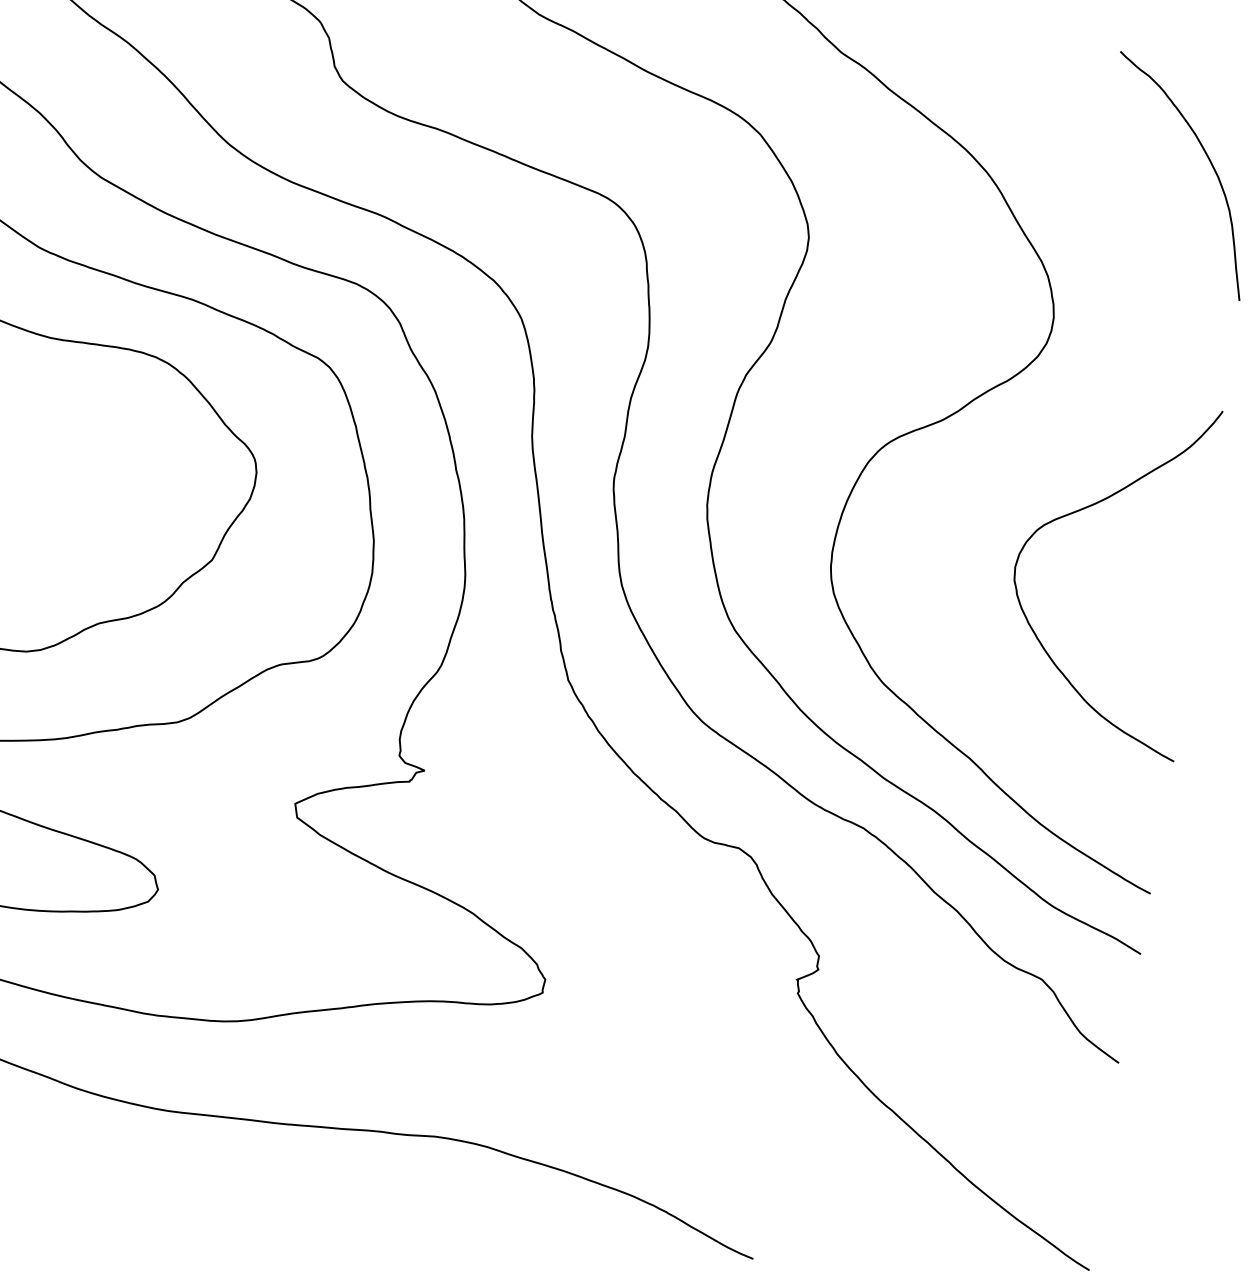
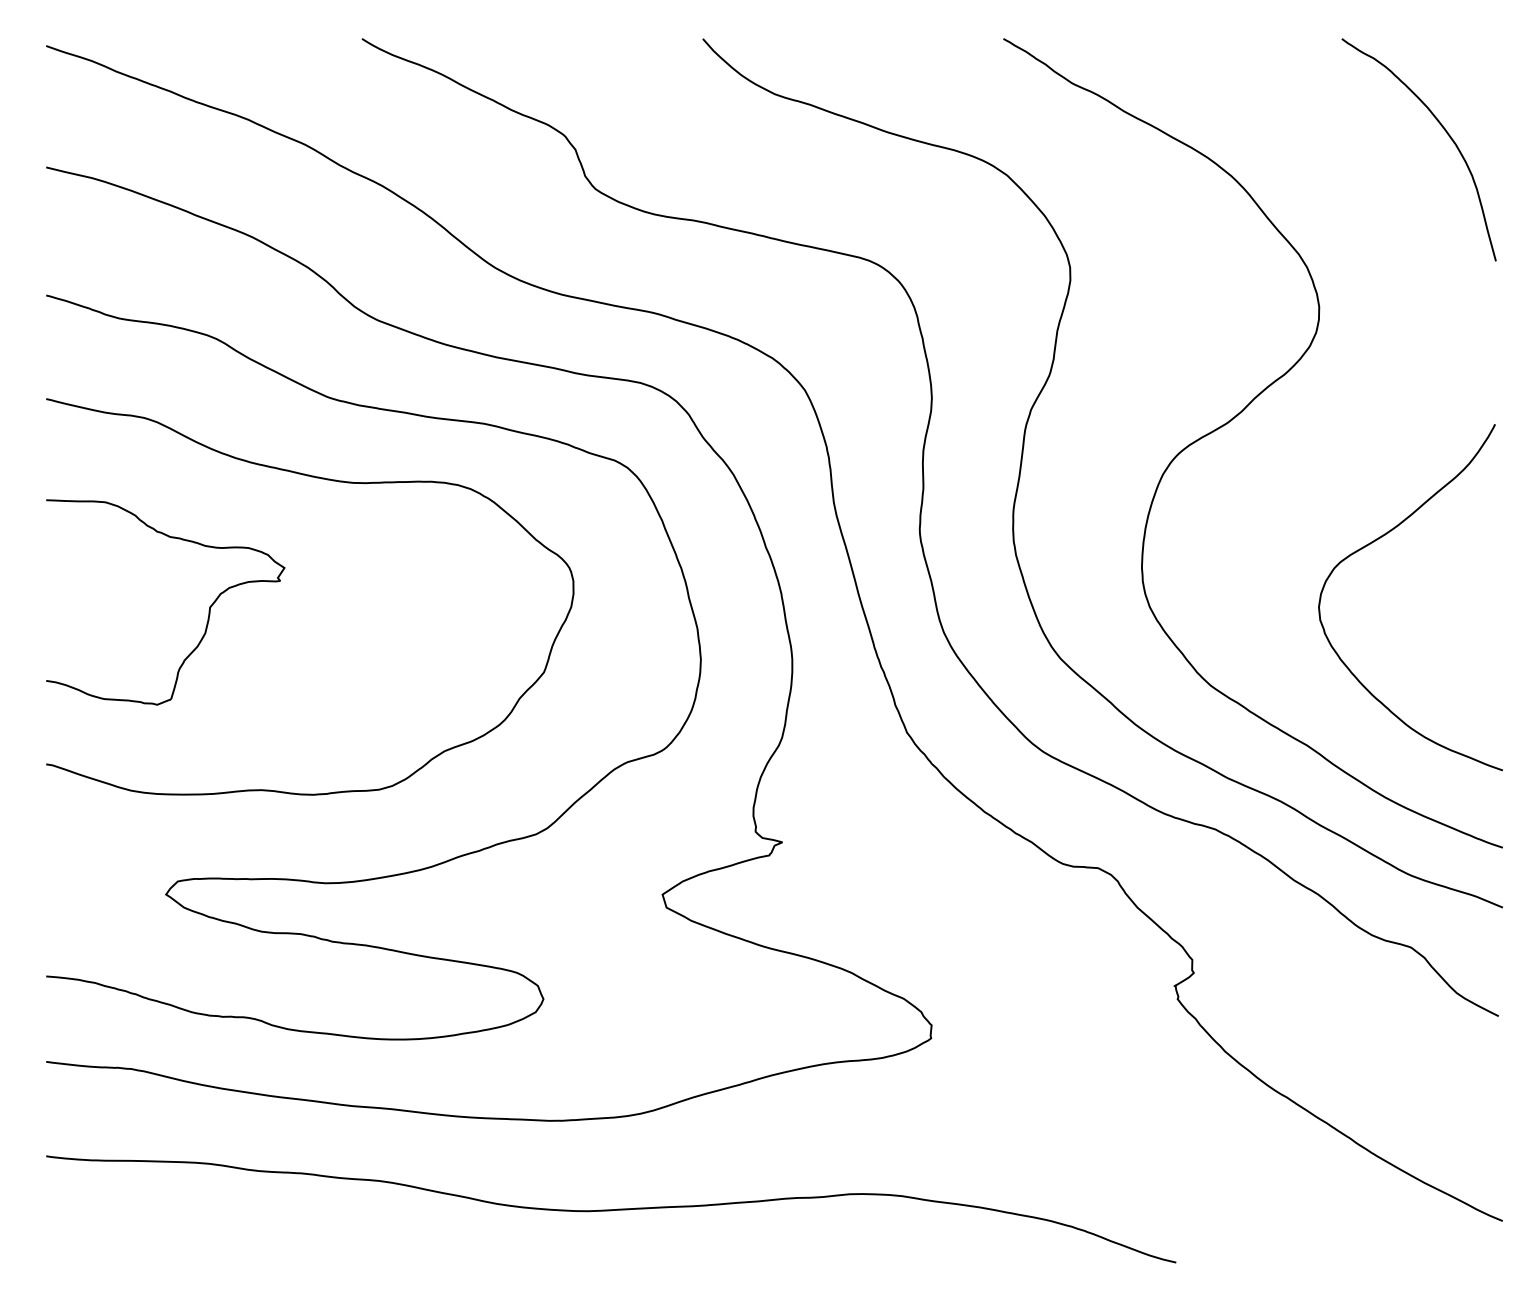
curve: (1081, 510) -> (1374, 542), moved

